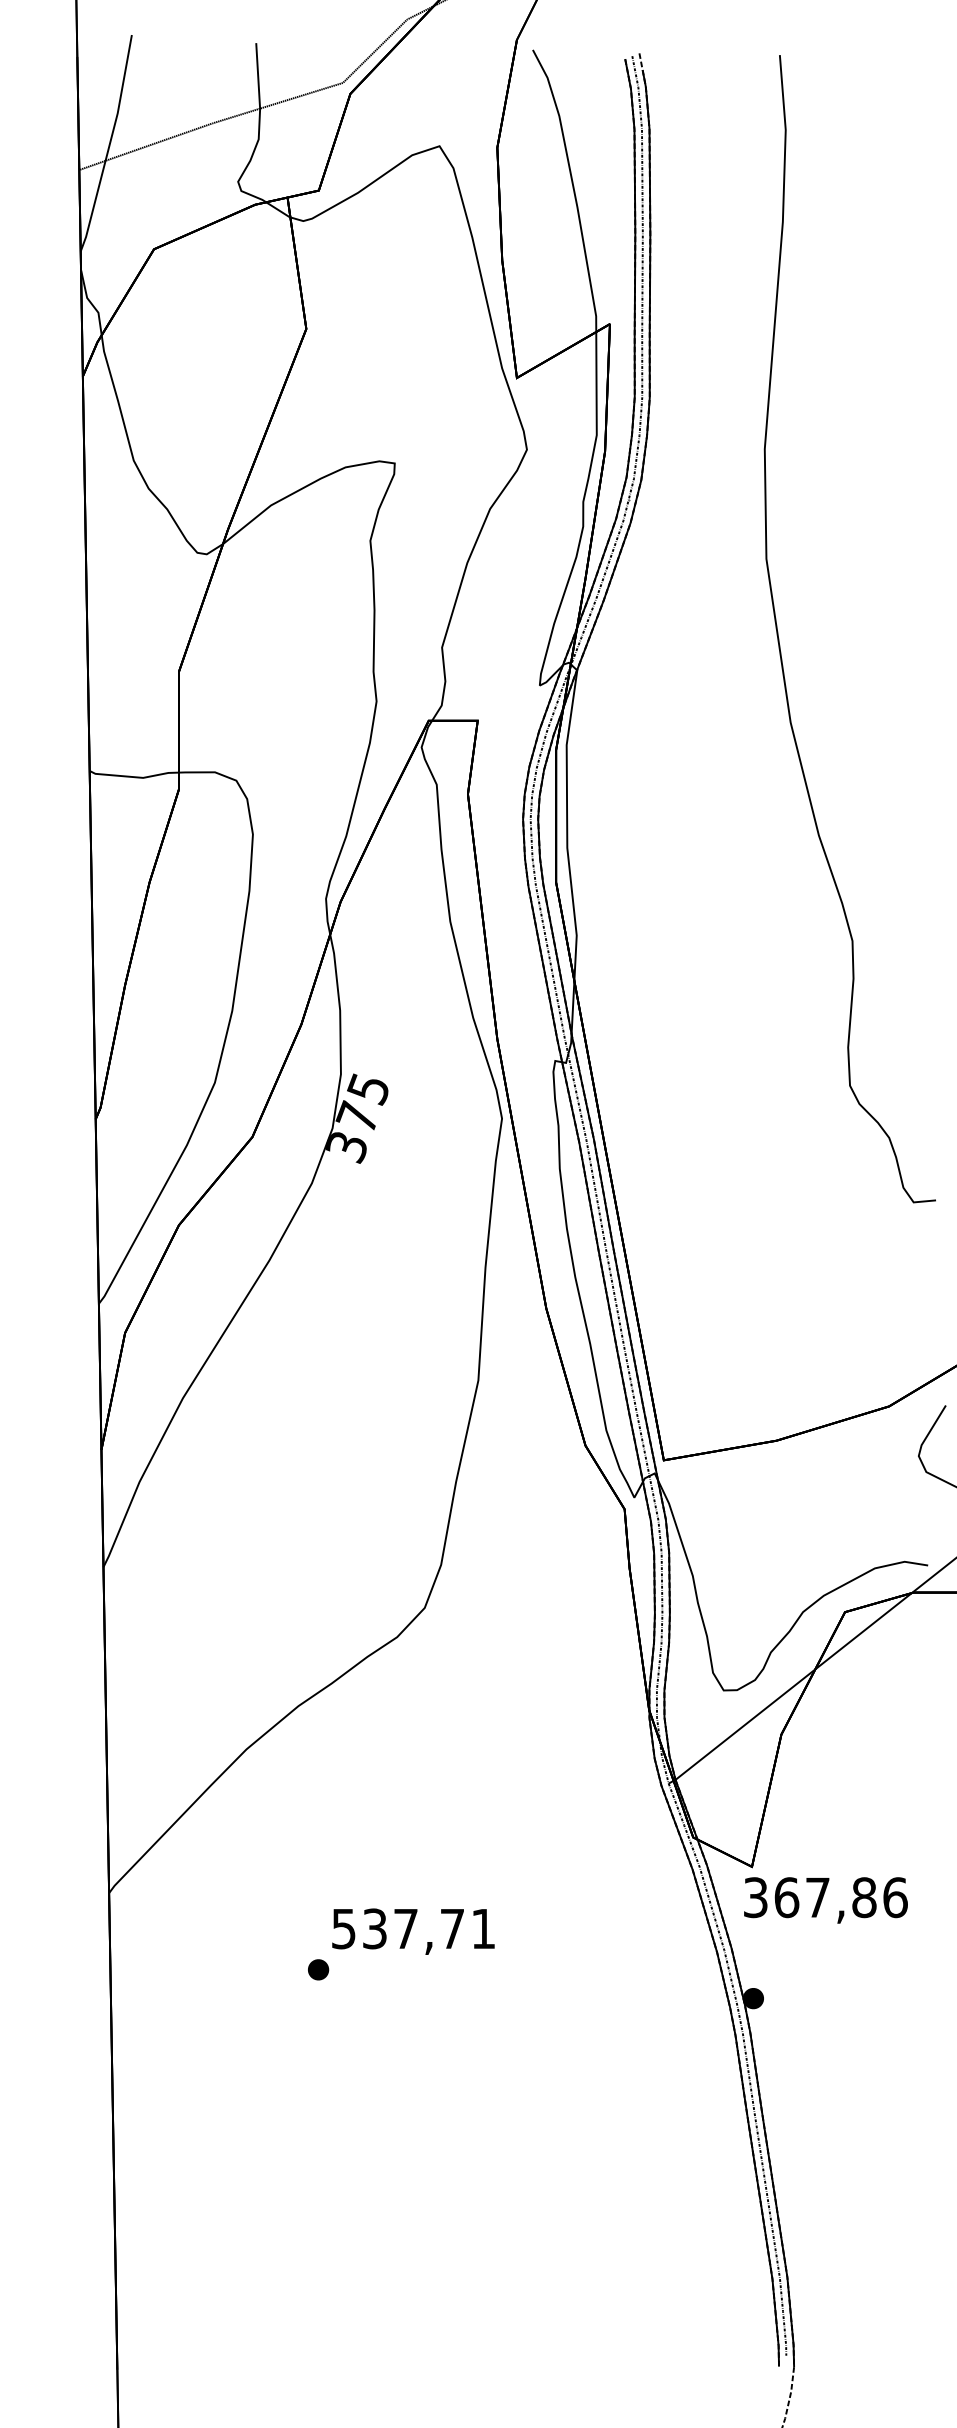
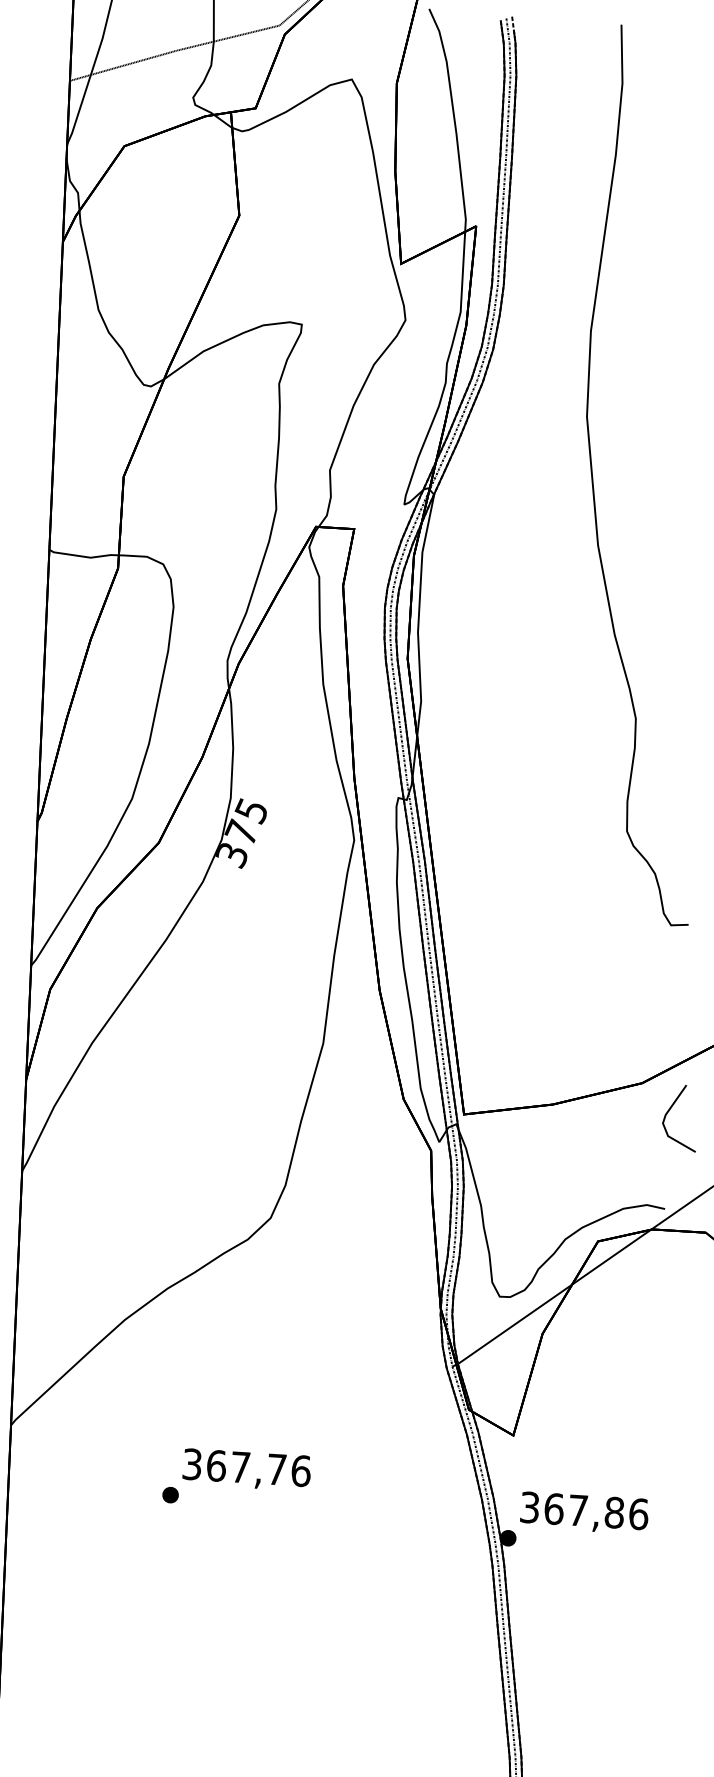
text: (825, 1900) -> (584, 1513), moved
text: (414, 1928) -> (247, 1467), 537,71 -> 367,76

